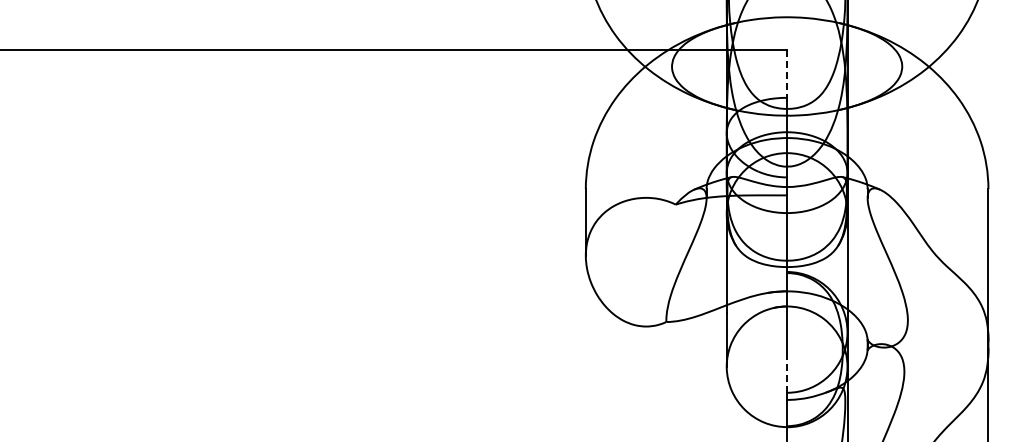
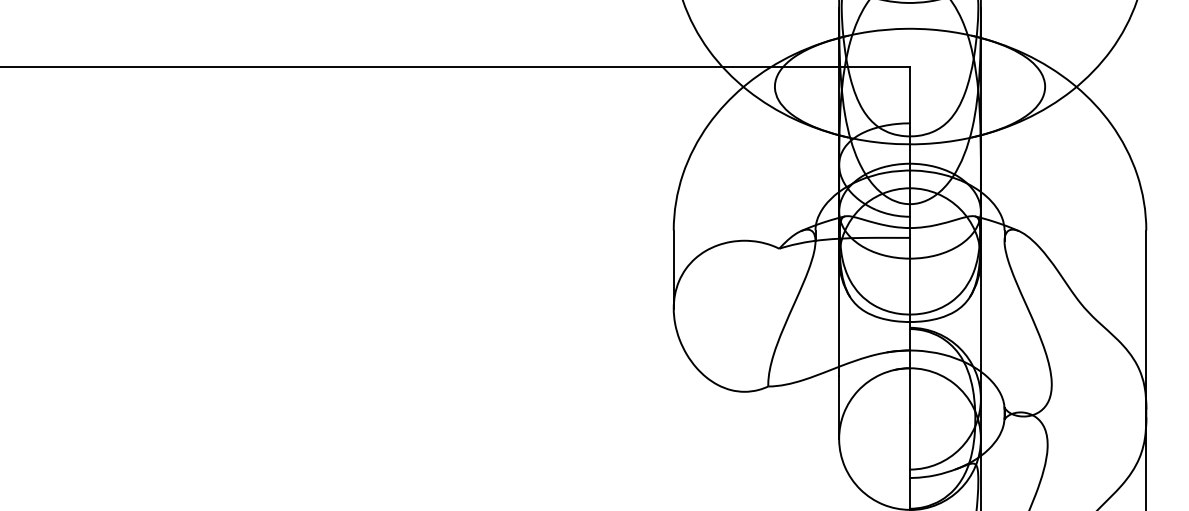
line: (787, 74) -> (910, 95), dashed -> solid
line: (787, 372) -> (910, 445), dashed -> solid

